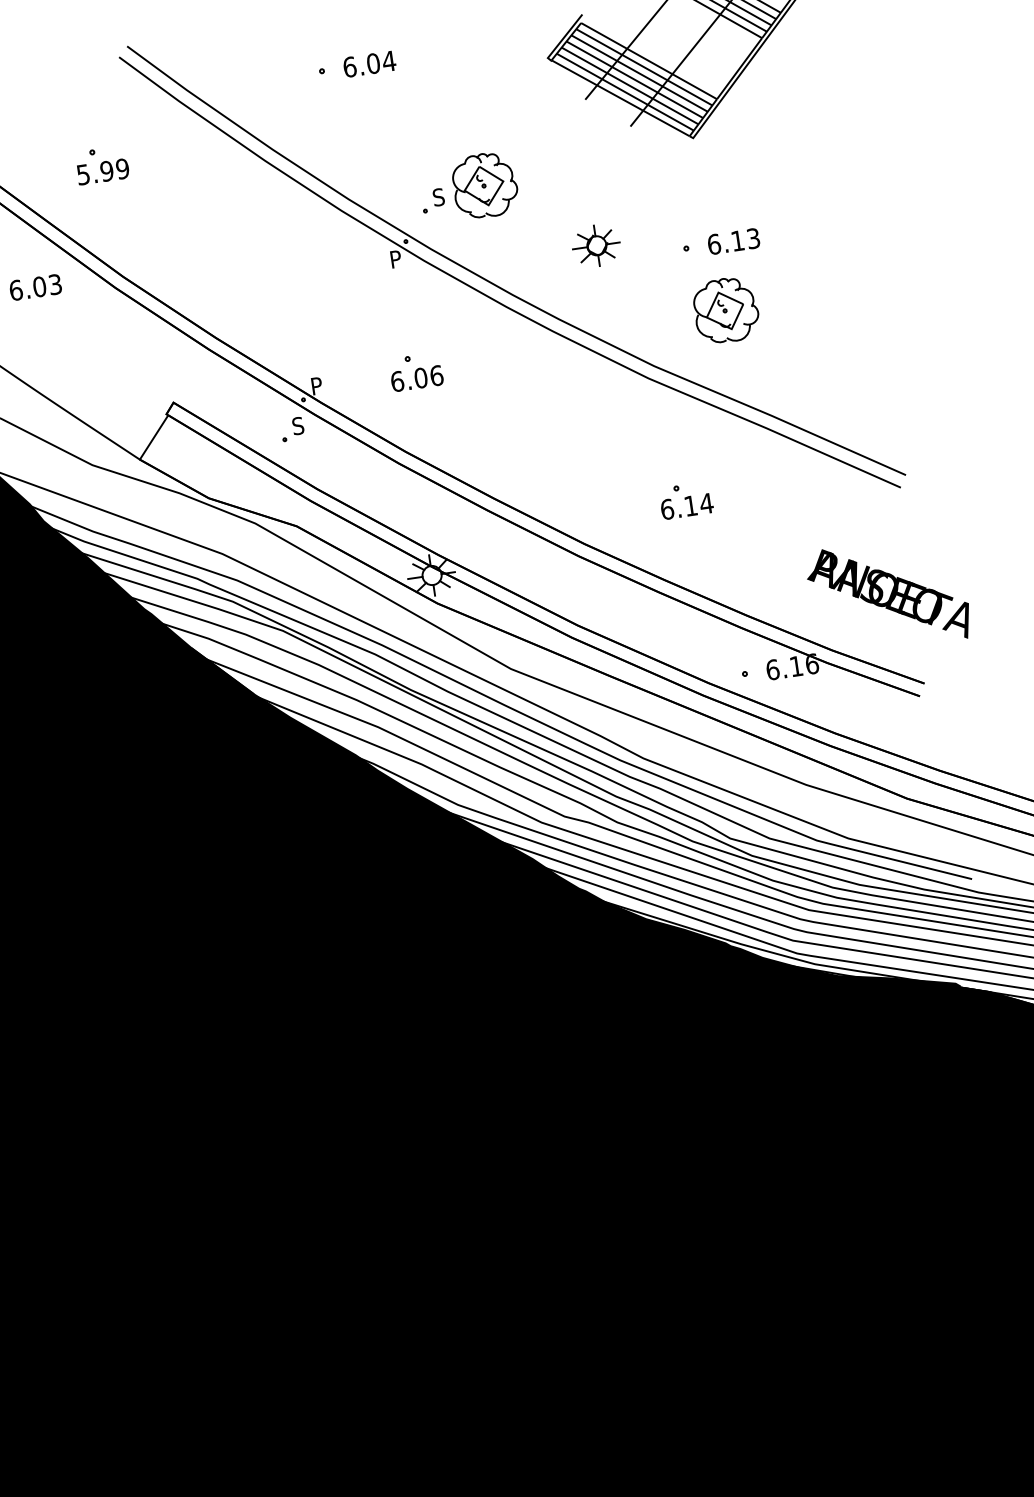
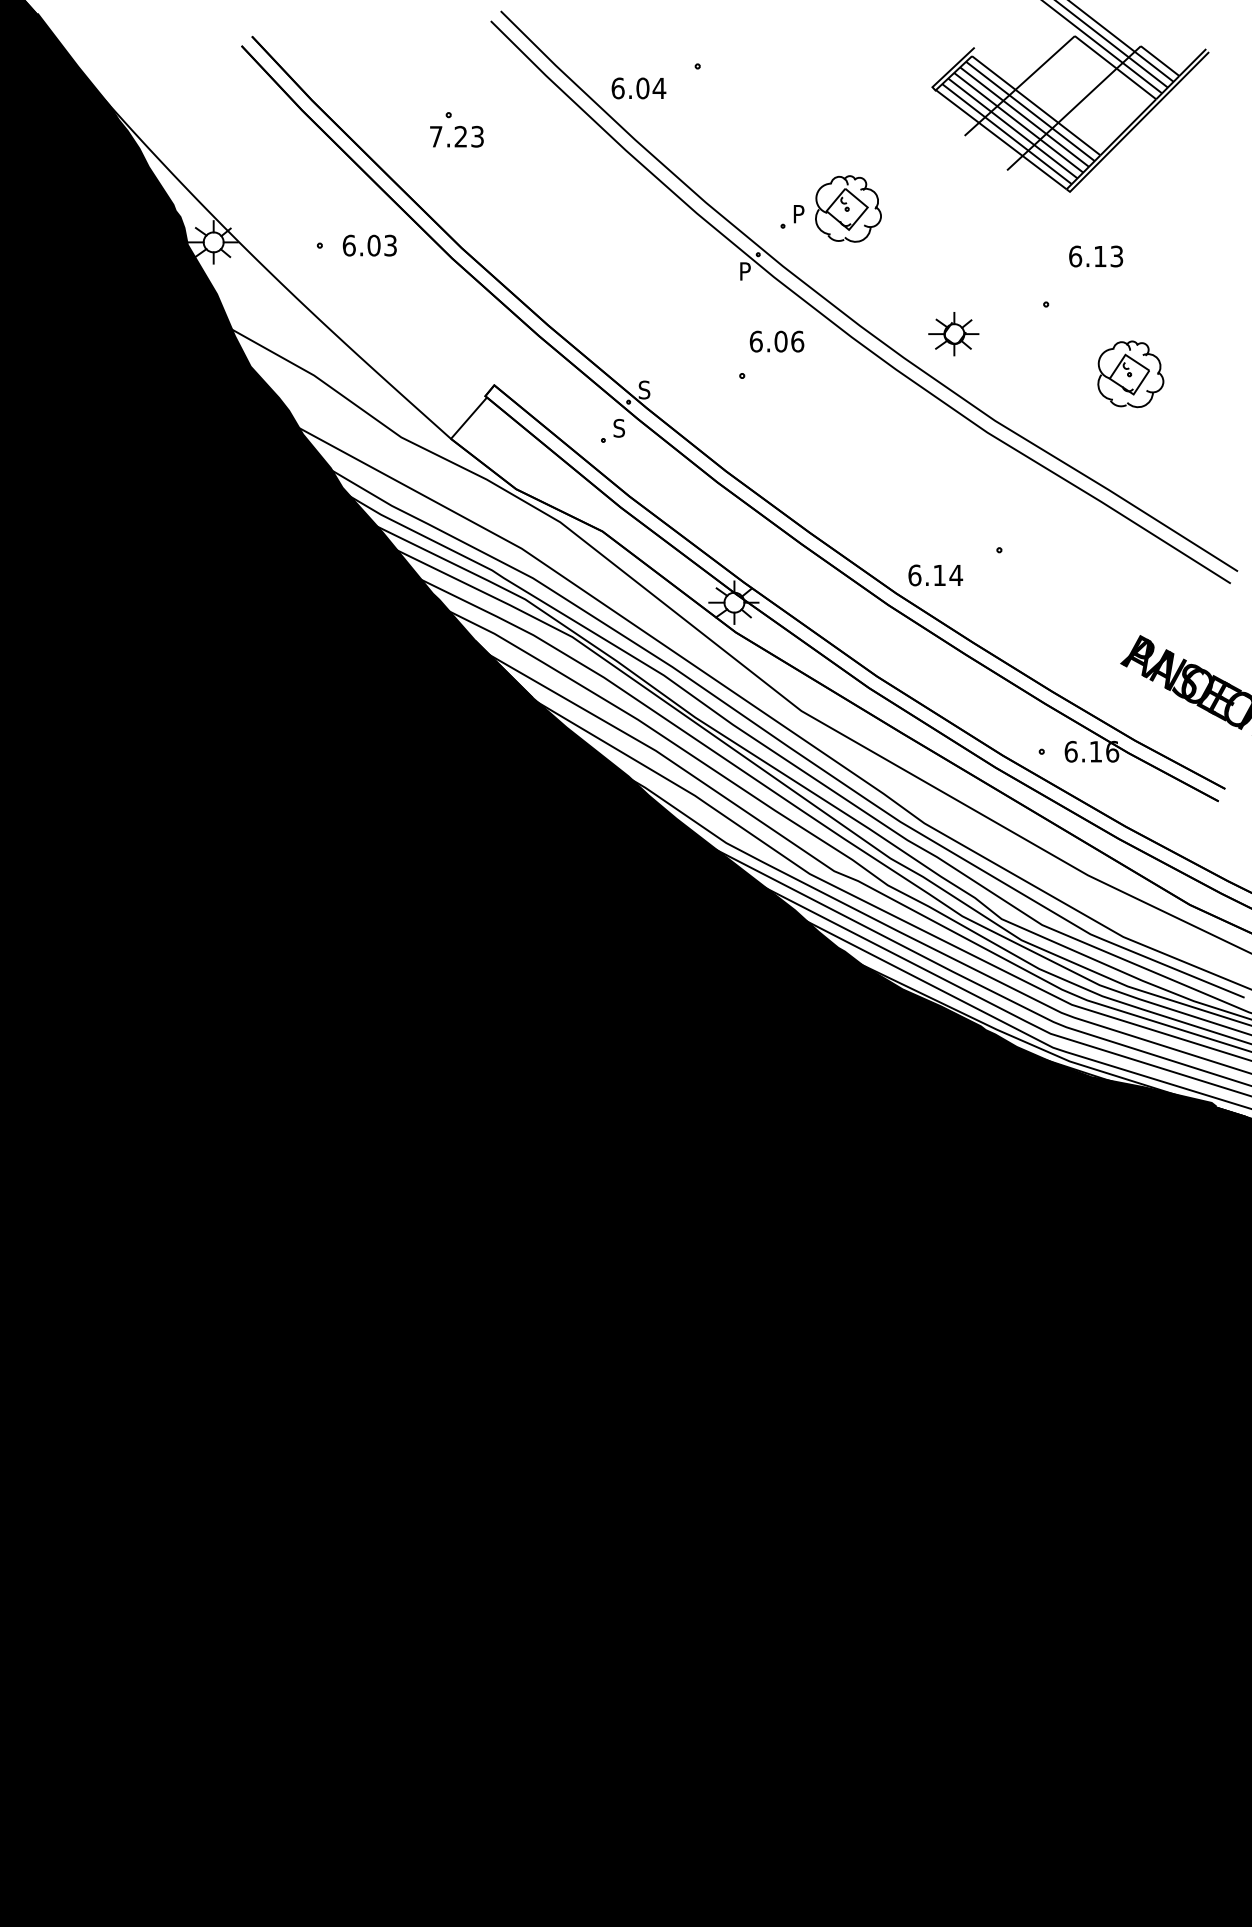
text: (369, 64) -> (638, 88), moved
text: (103, 171) -> (457, 136), 5.99 -> 7.23
text: (438, 196) -> (798, 213), S -> P
text: (734, 241) -> (1096, 256), moved
part: (596, 246) -> (953, 334), moved
part: (725, 310) -> (1130, 374), moved
text: (416, 378) -> (776, 341), moved
text: (316, 385) -> (644, 389), P -> S
text: (686, 506) -> (935, 575), moved

